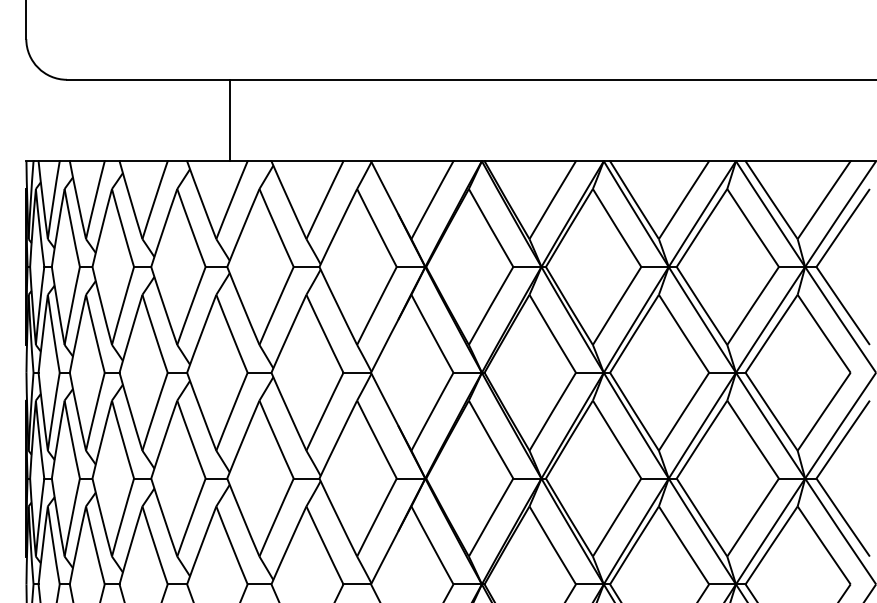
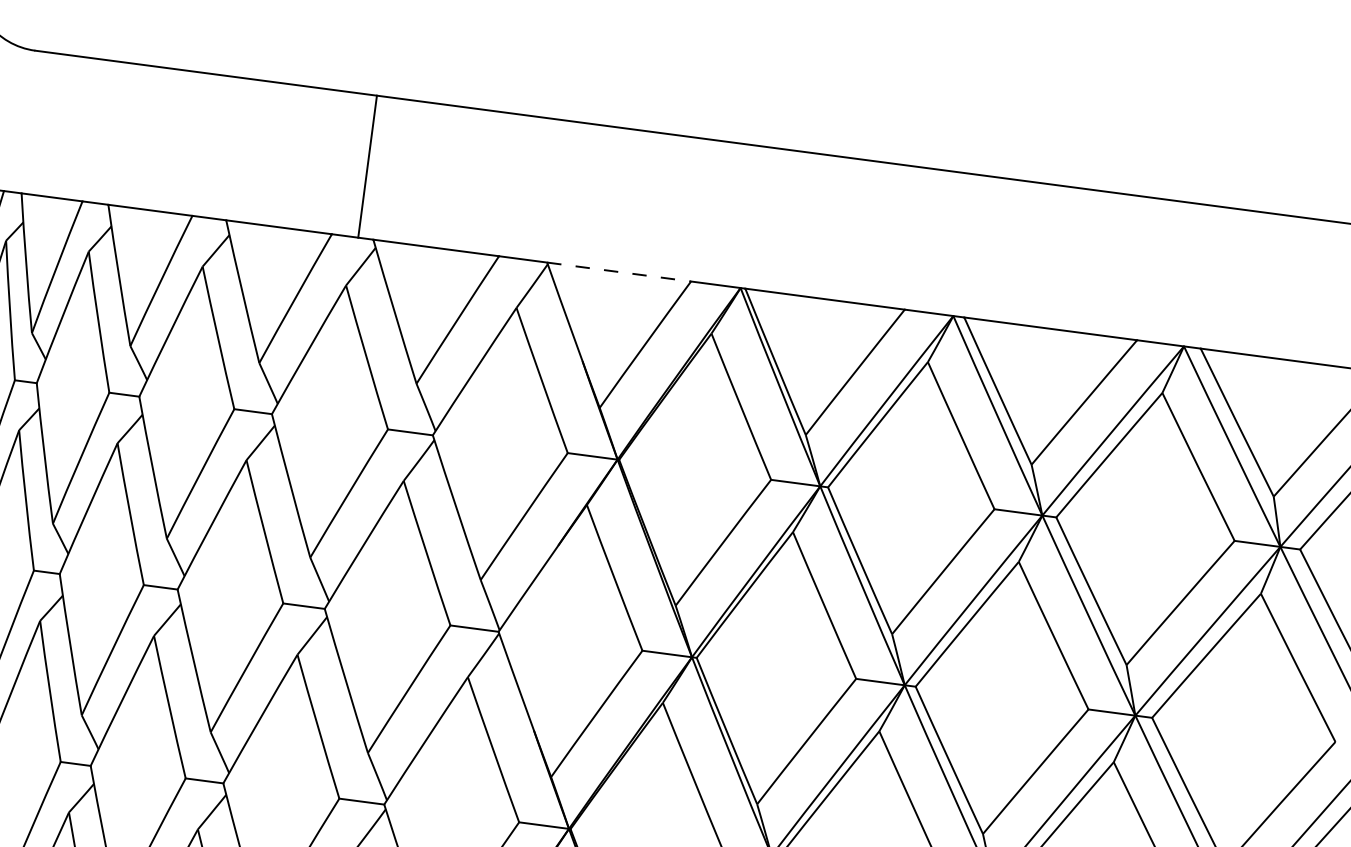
line: (229, 120) -> (367, 166), moved
line: (412, 161) -> (619, 272), solid -> dashed

